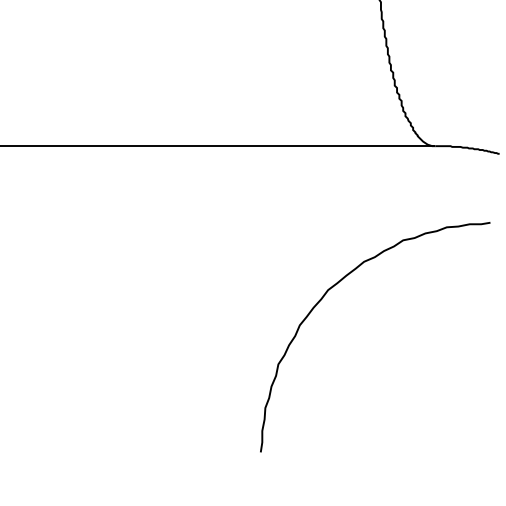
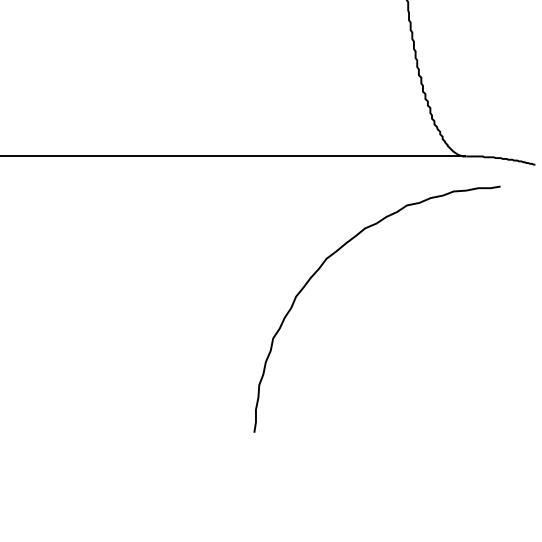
curve: (336, 285) -> (335, 253), moved

